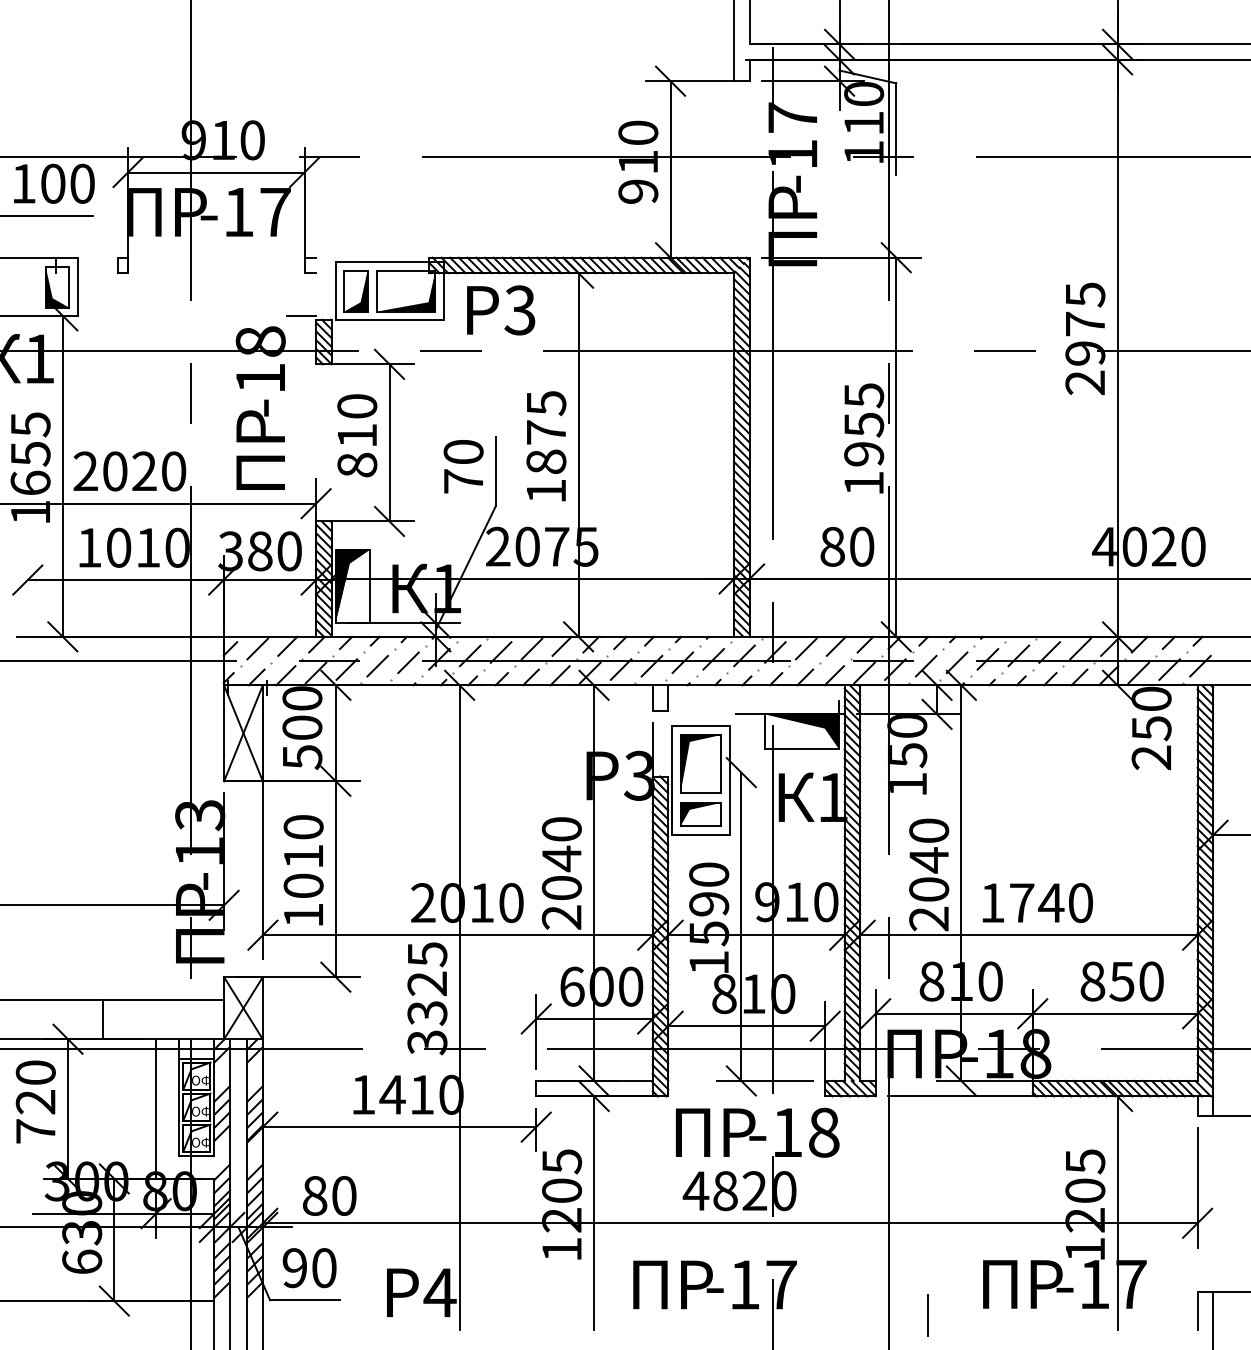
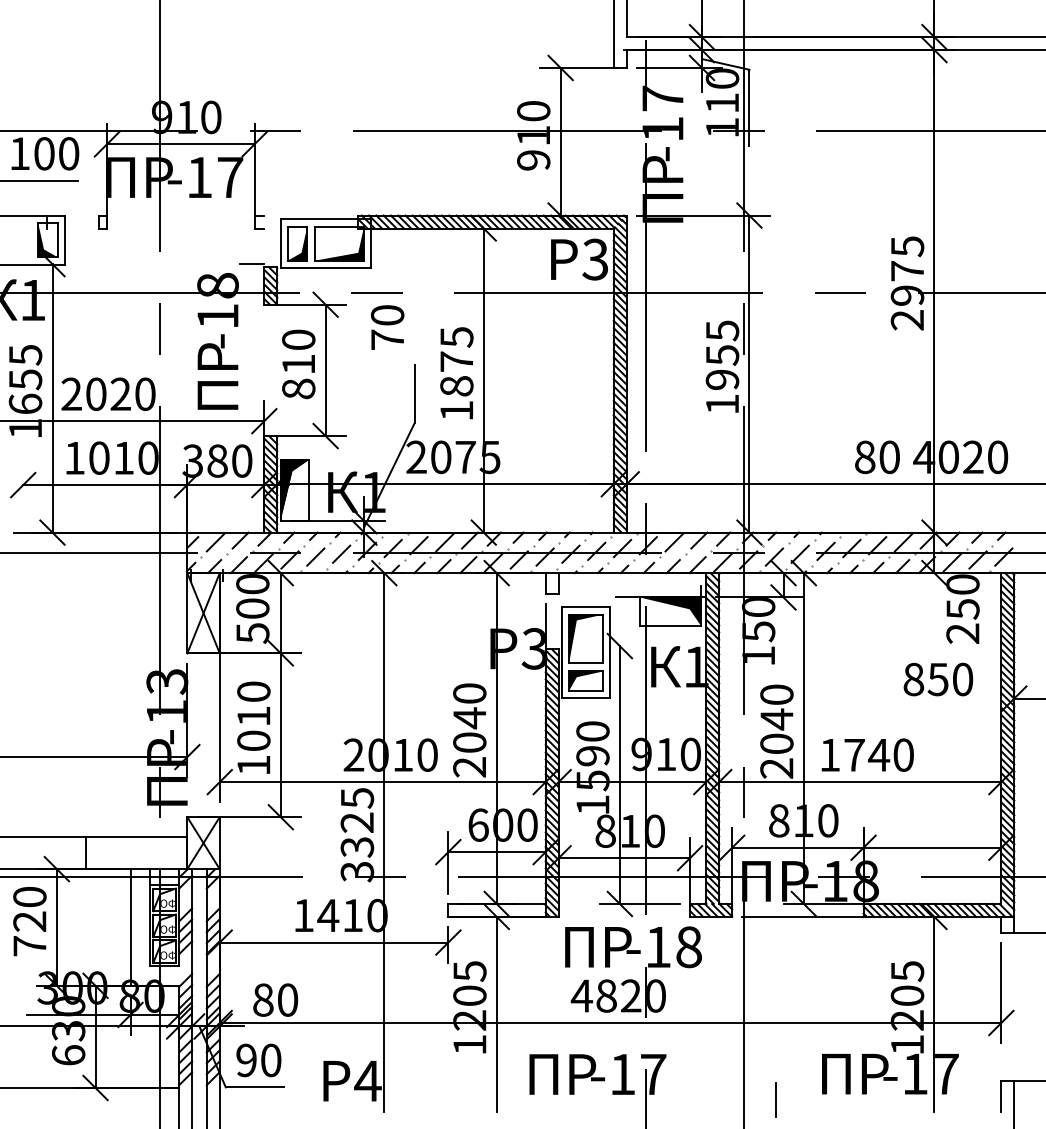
text: (501, 310) -> (579, 259), moved
text: (463, 466) -> (387, 327), moved
text: (847, 546) -> (877, 457), moved
text: (1121, 981) -> (937, 679), moved

